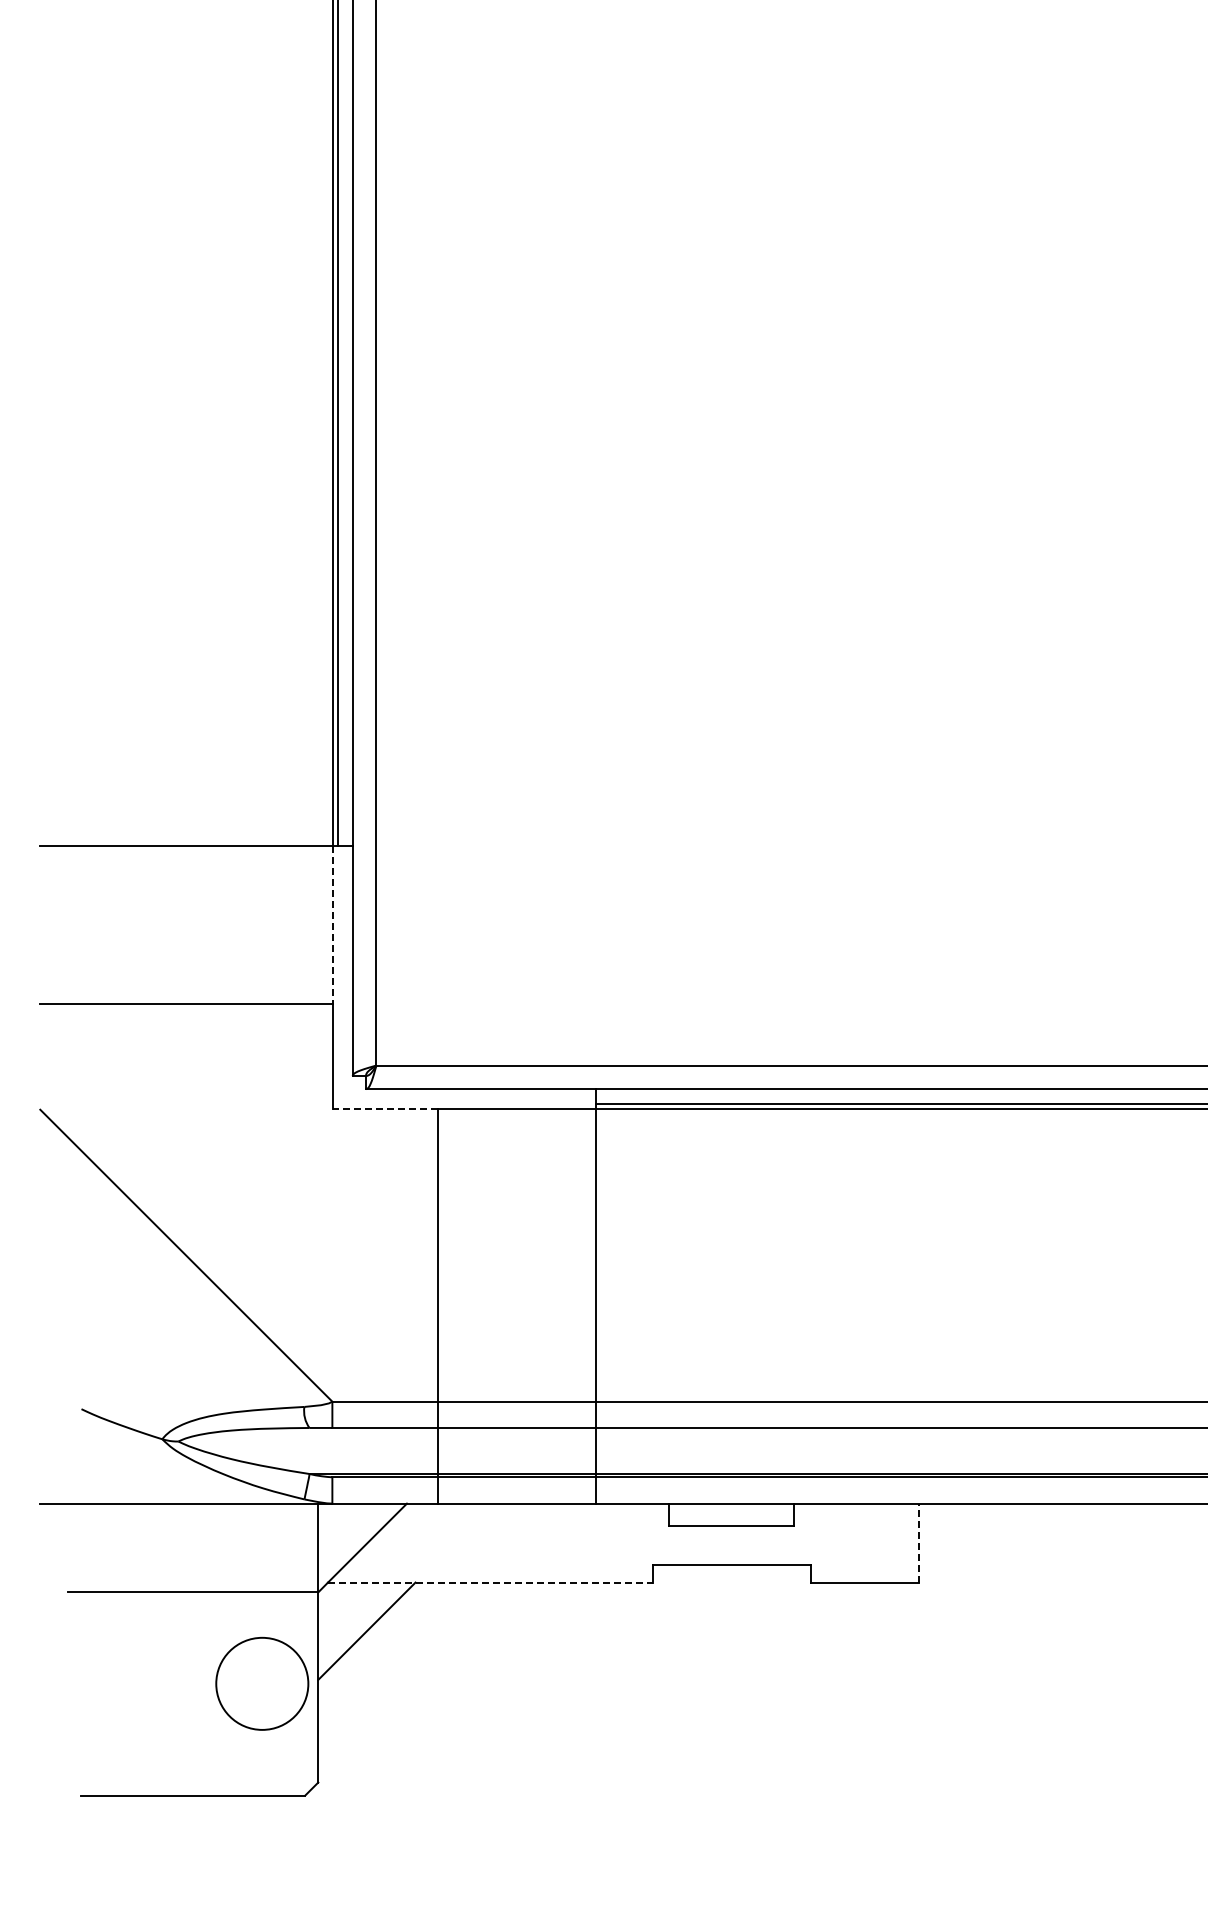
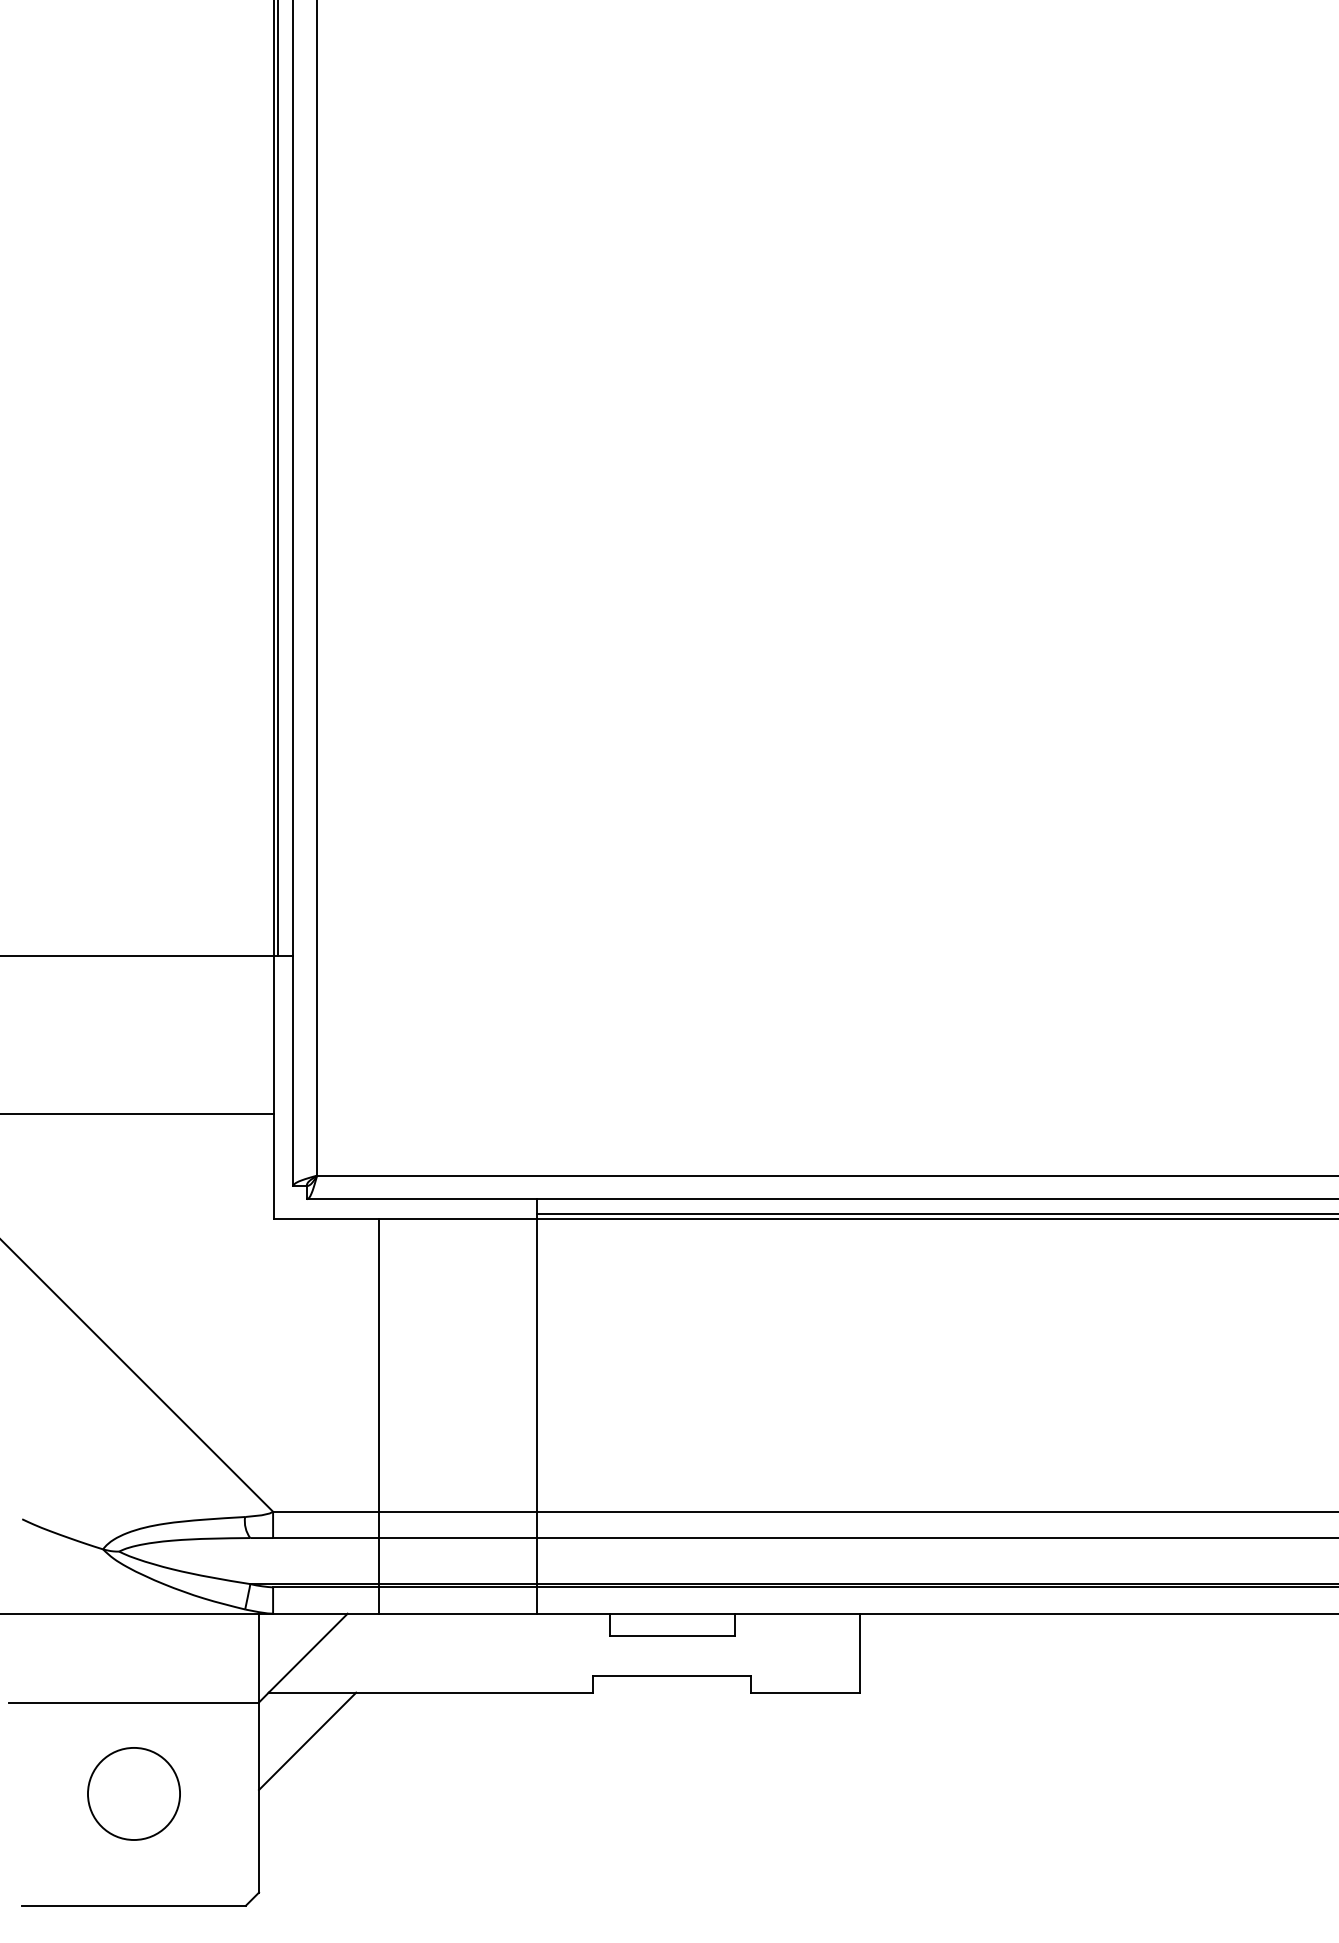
line: (332, 924) -> (273, 1034), dashed -> solid
line: (385, 1109) -> (326, 1219), dashed -> solid
line: (918, 1542) -> (859, 1652), dashed -> solid
line: (490, 1582) -> (431, 1692), dashed -> solid
circle: (261, 1683) -> (133, 1793), moved

